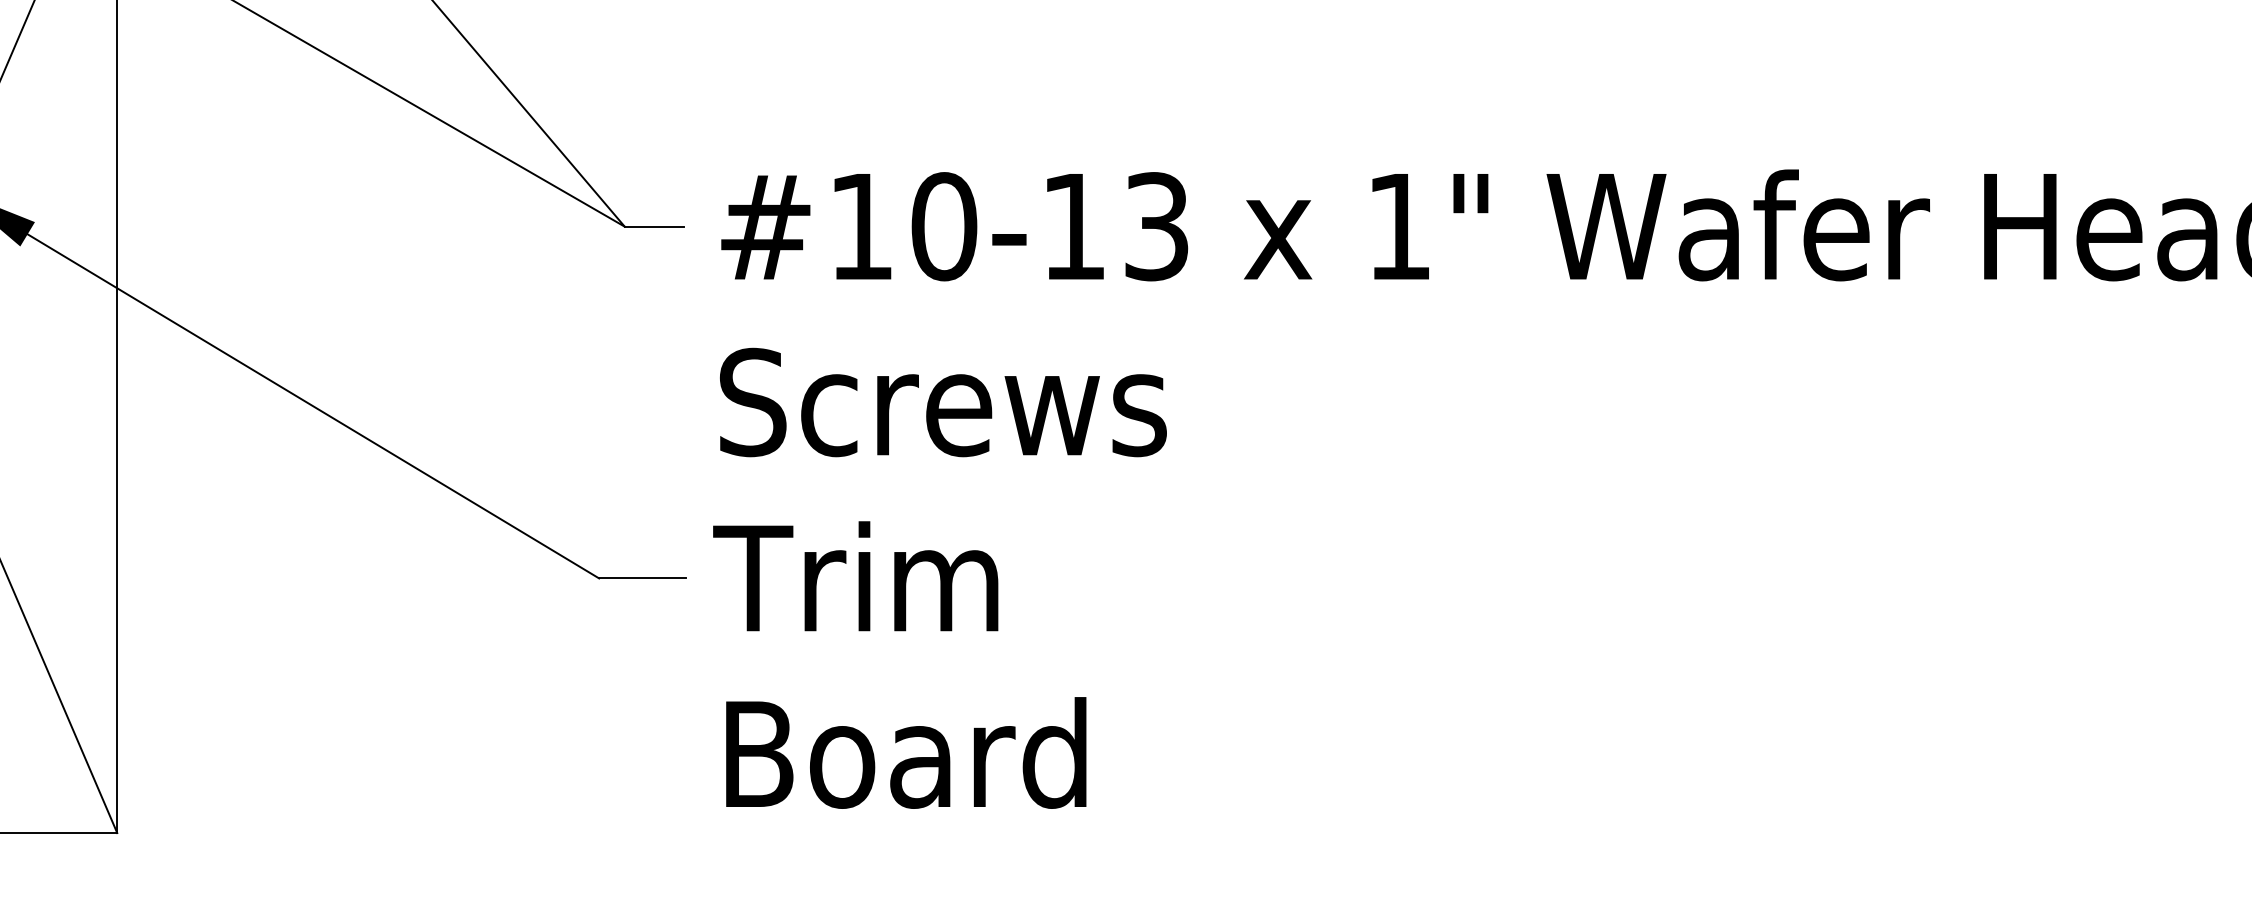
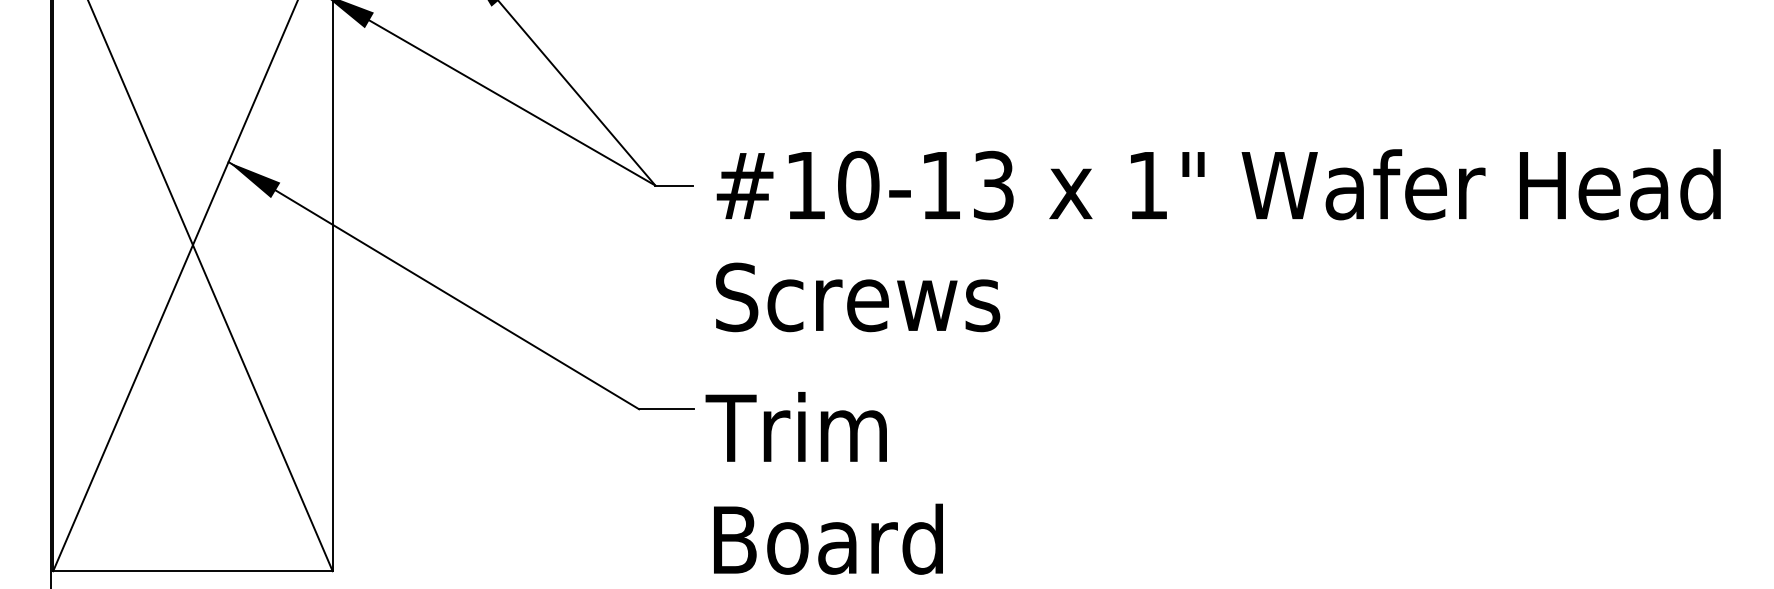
text: (898, 665) -> (823, 483), moved

